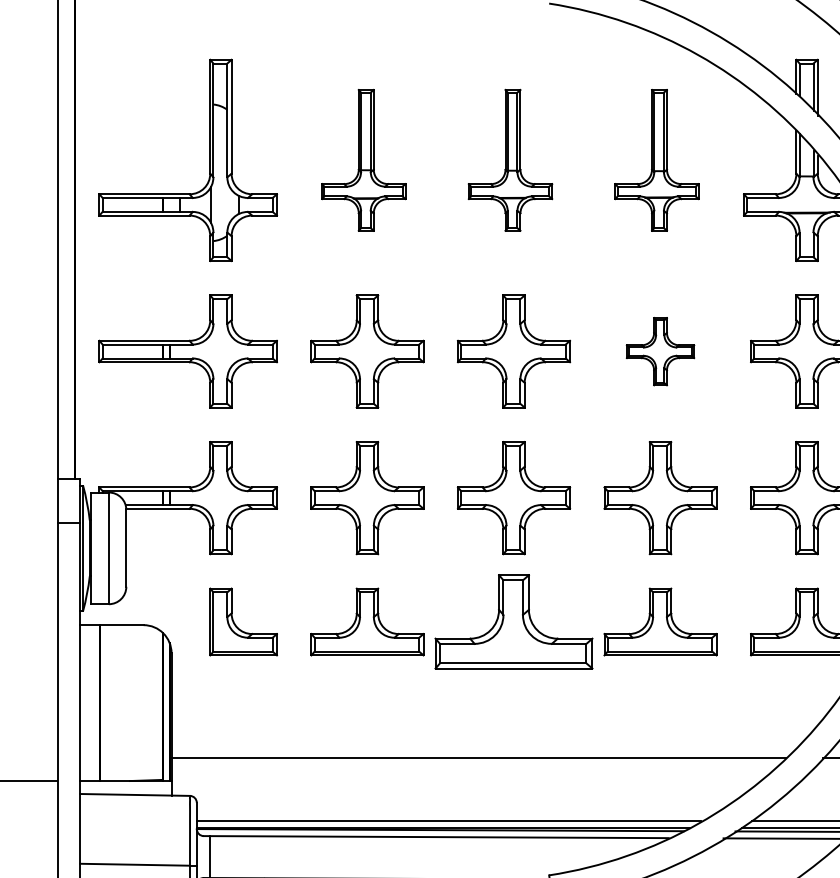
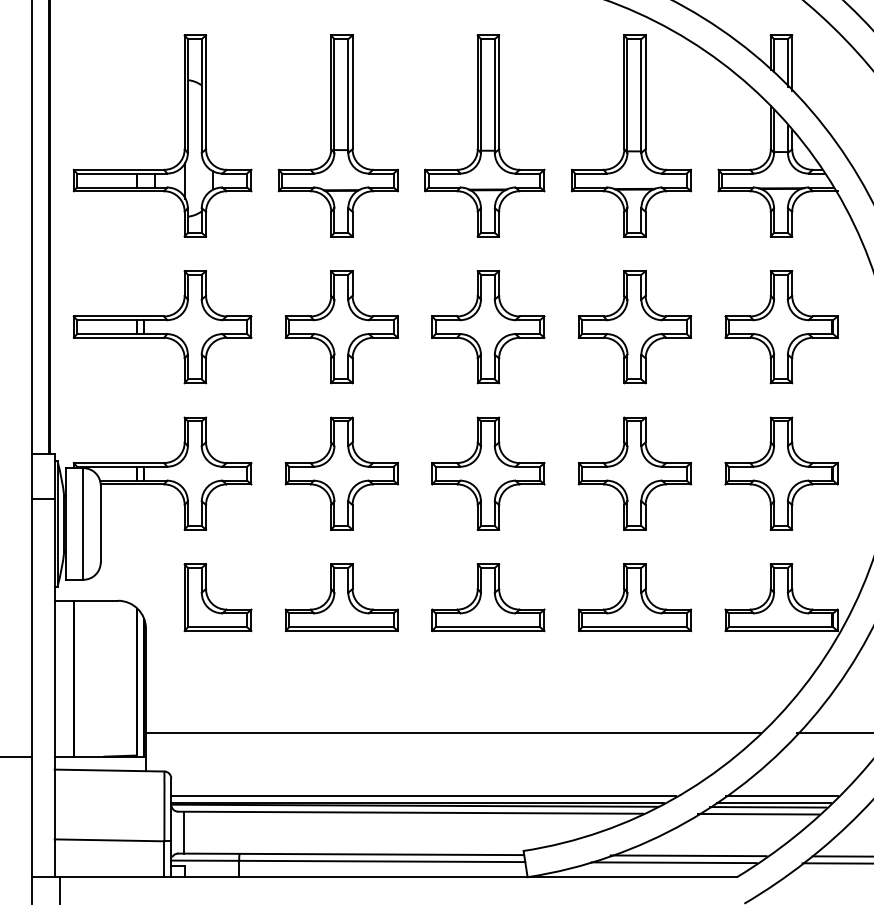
part: (363, 159) -> (337, 135), size x1.43
part: (510, 159) -> (484, 135), size x1.43
part: (657, 159) -> (631, 135), size x1.43
part: (660, 351) -> (634, 327), size x1.67
part: (514, 621) -> (488, 597), size x0.71

